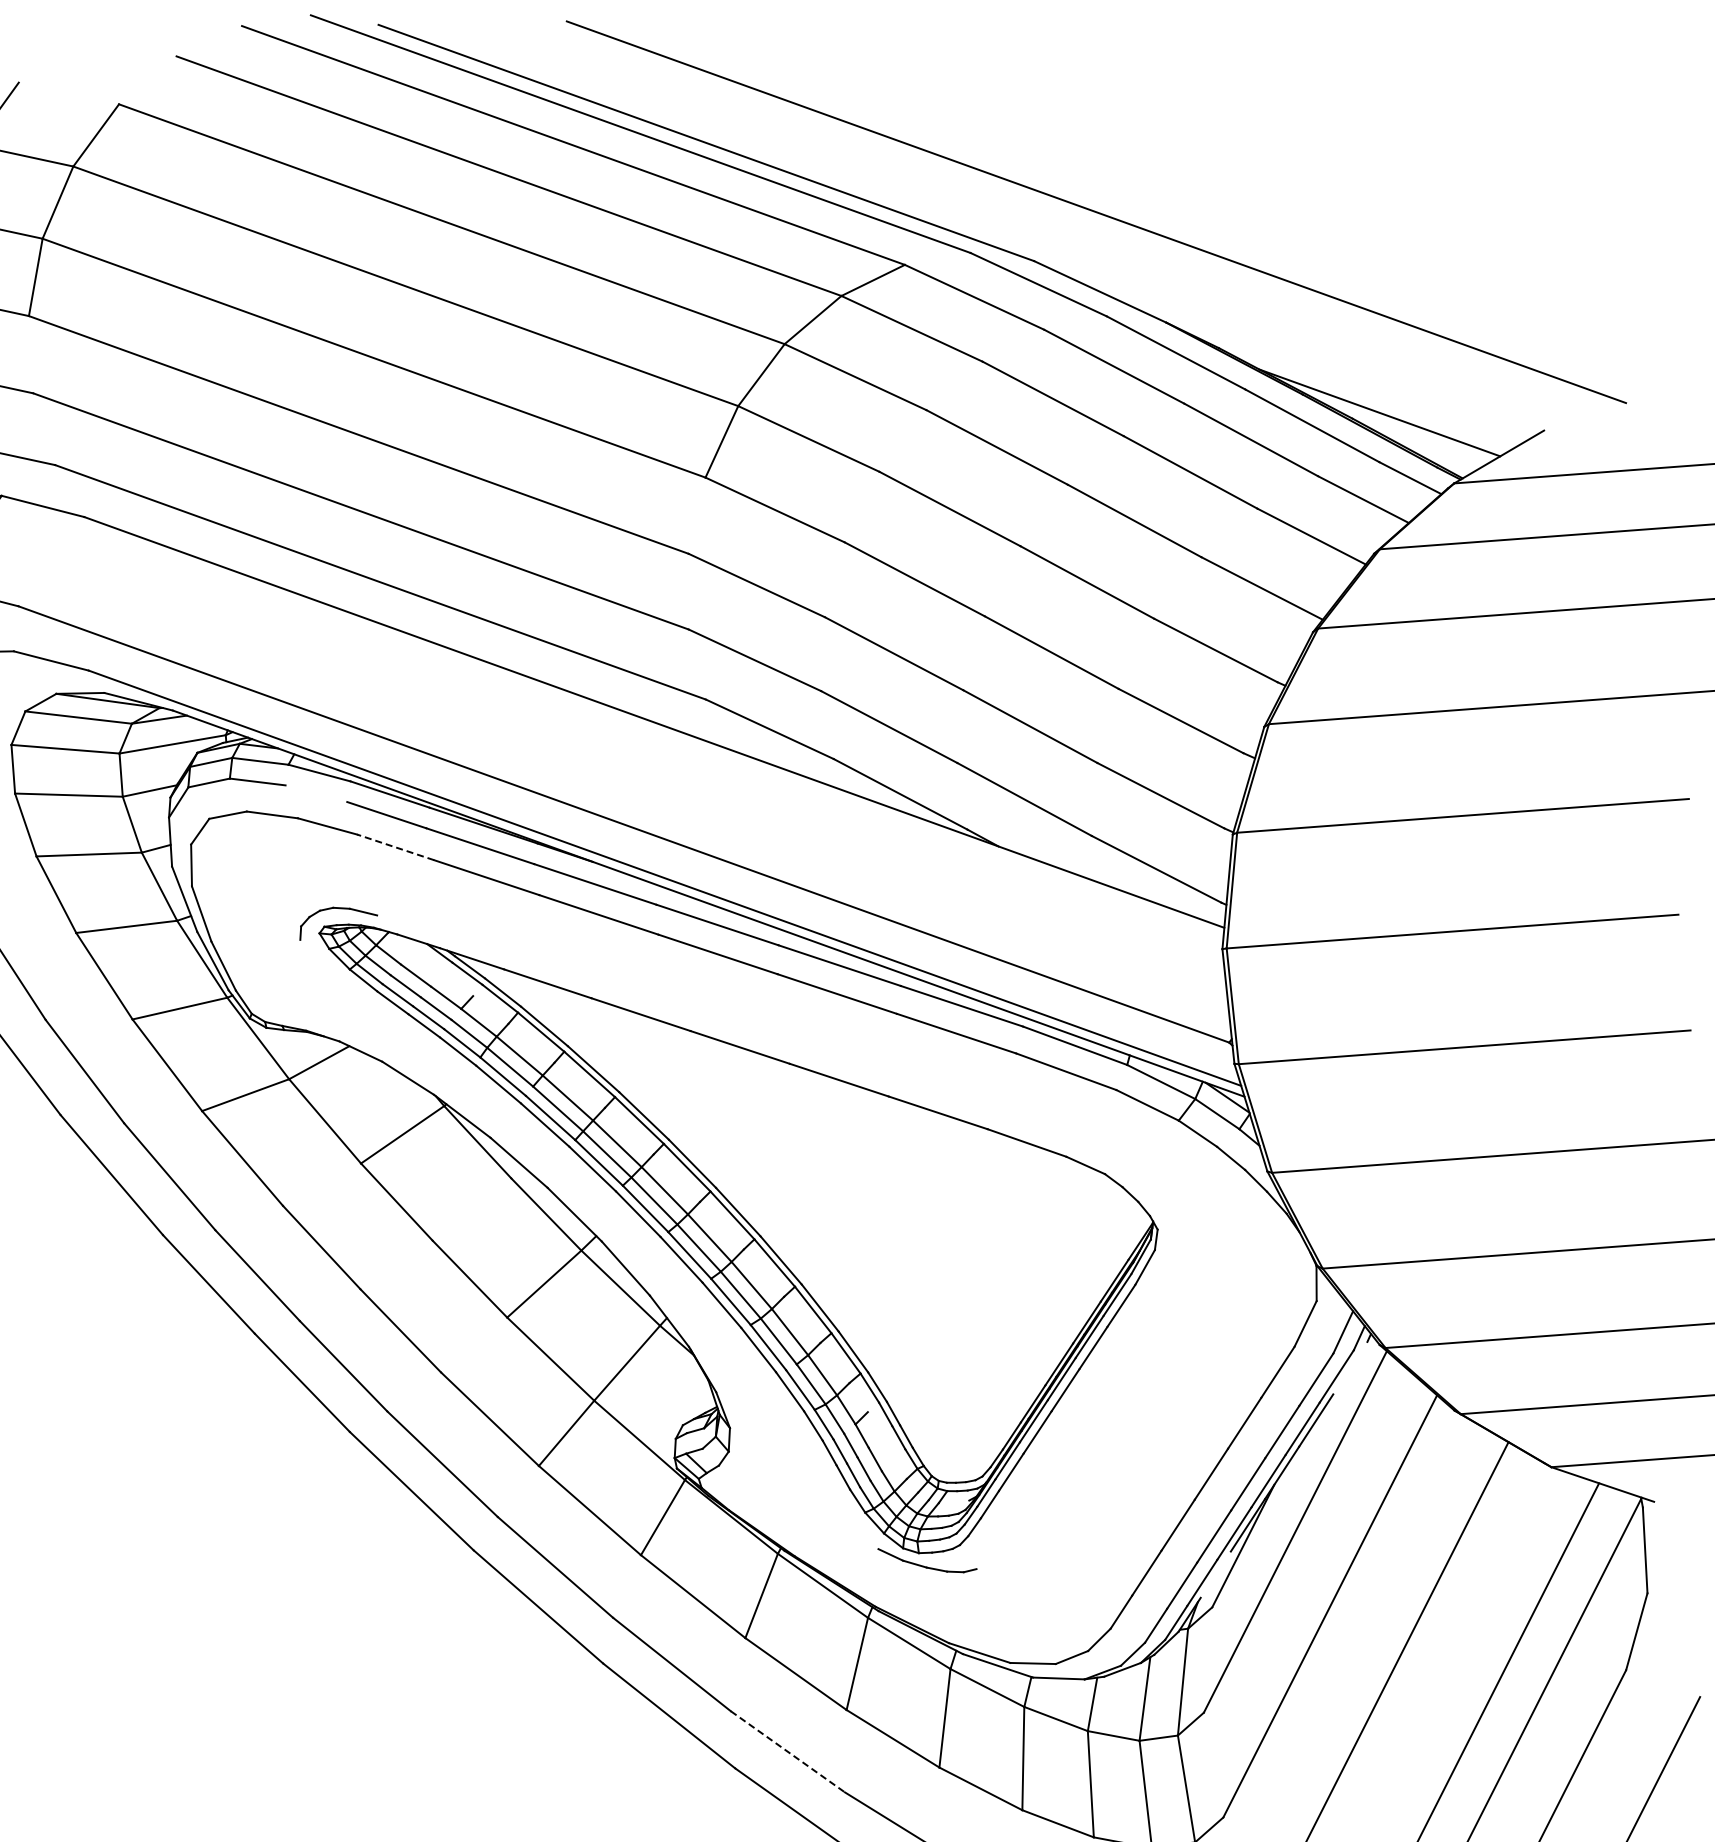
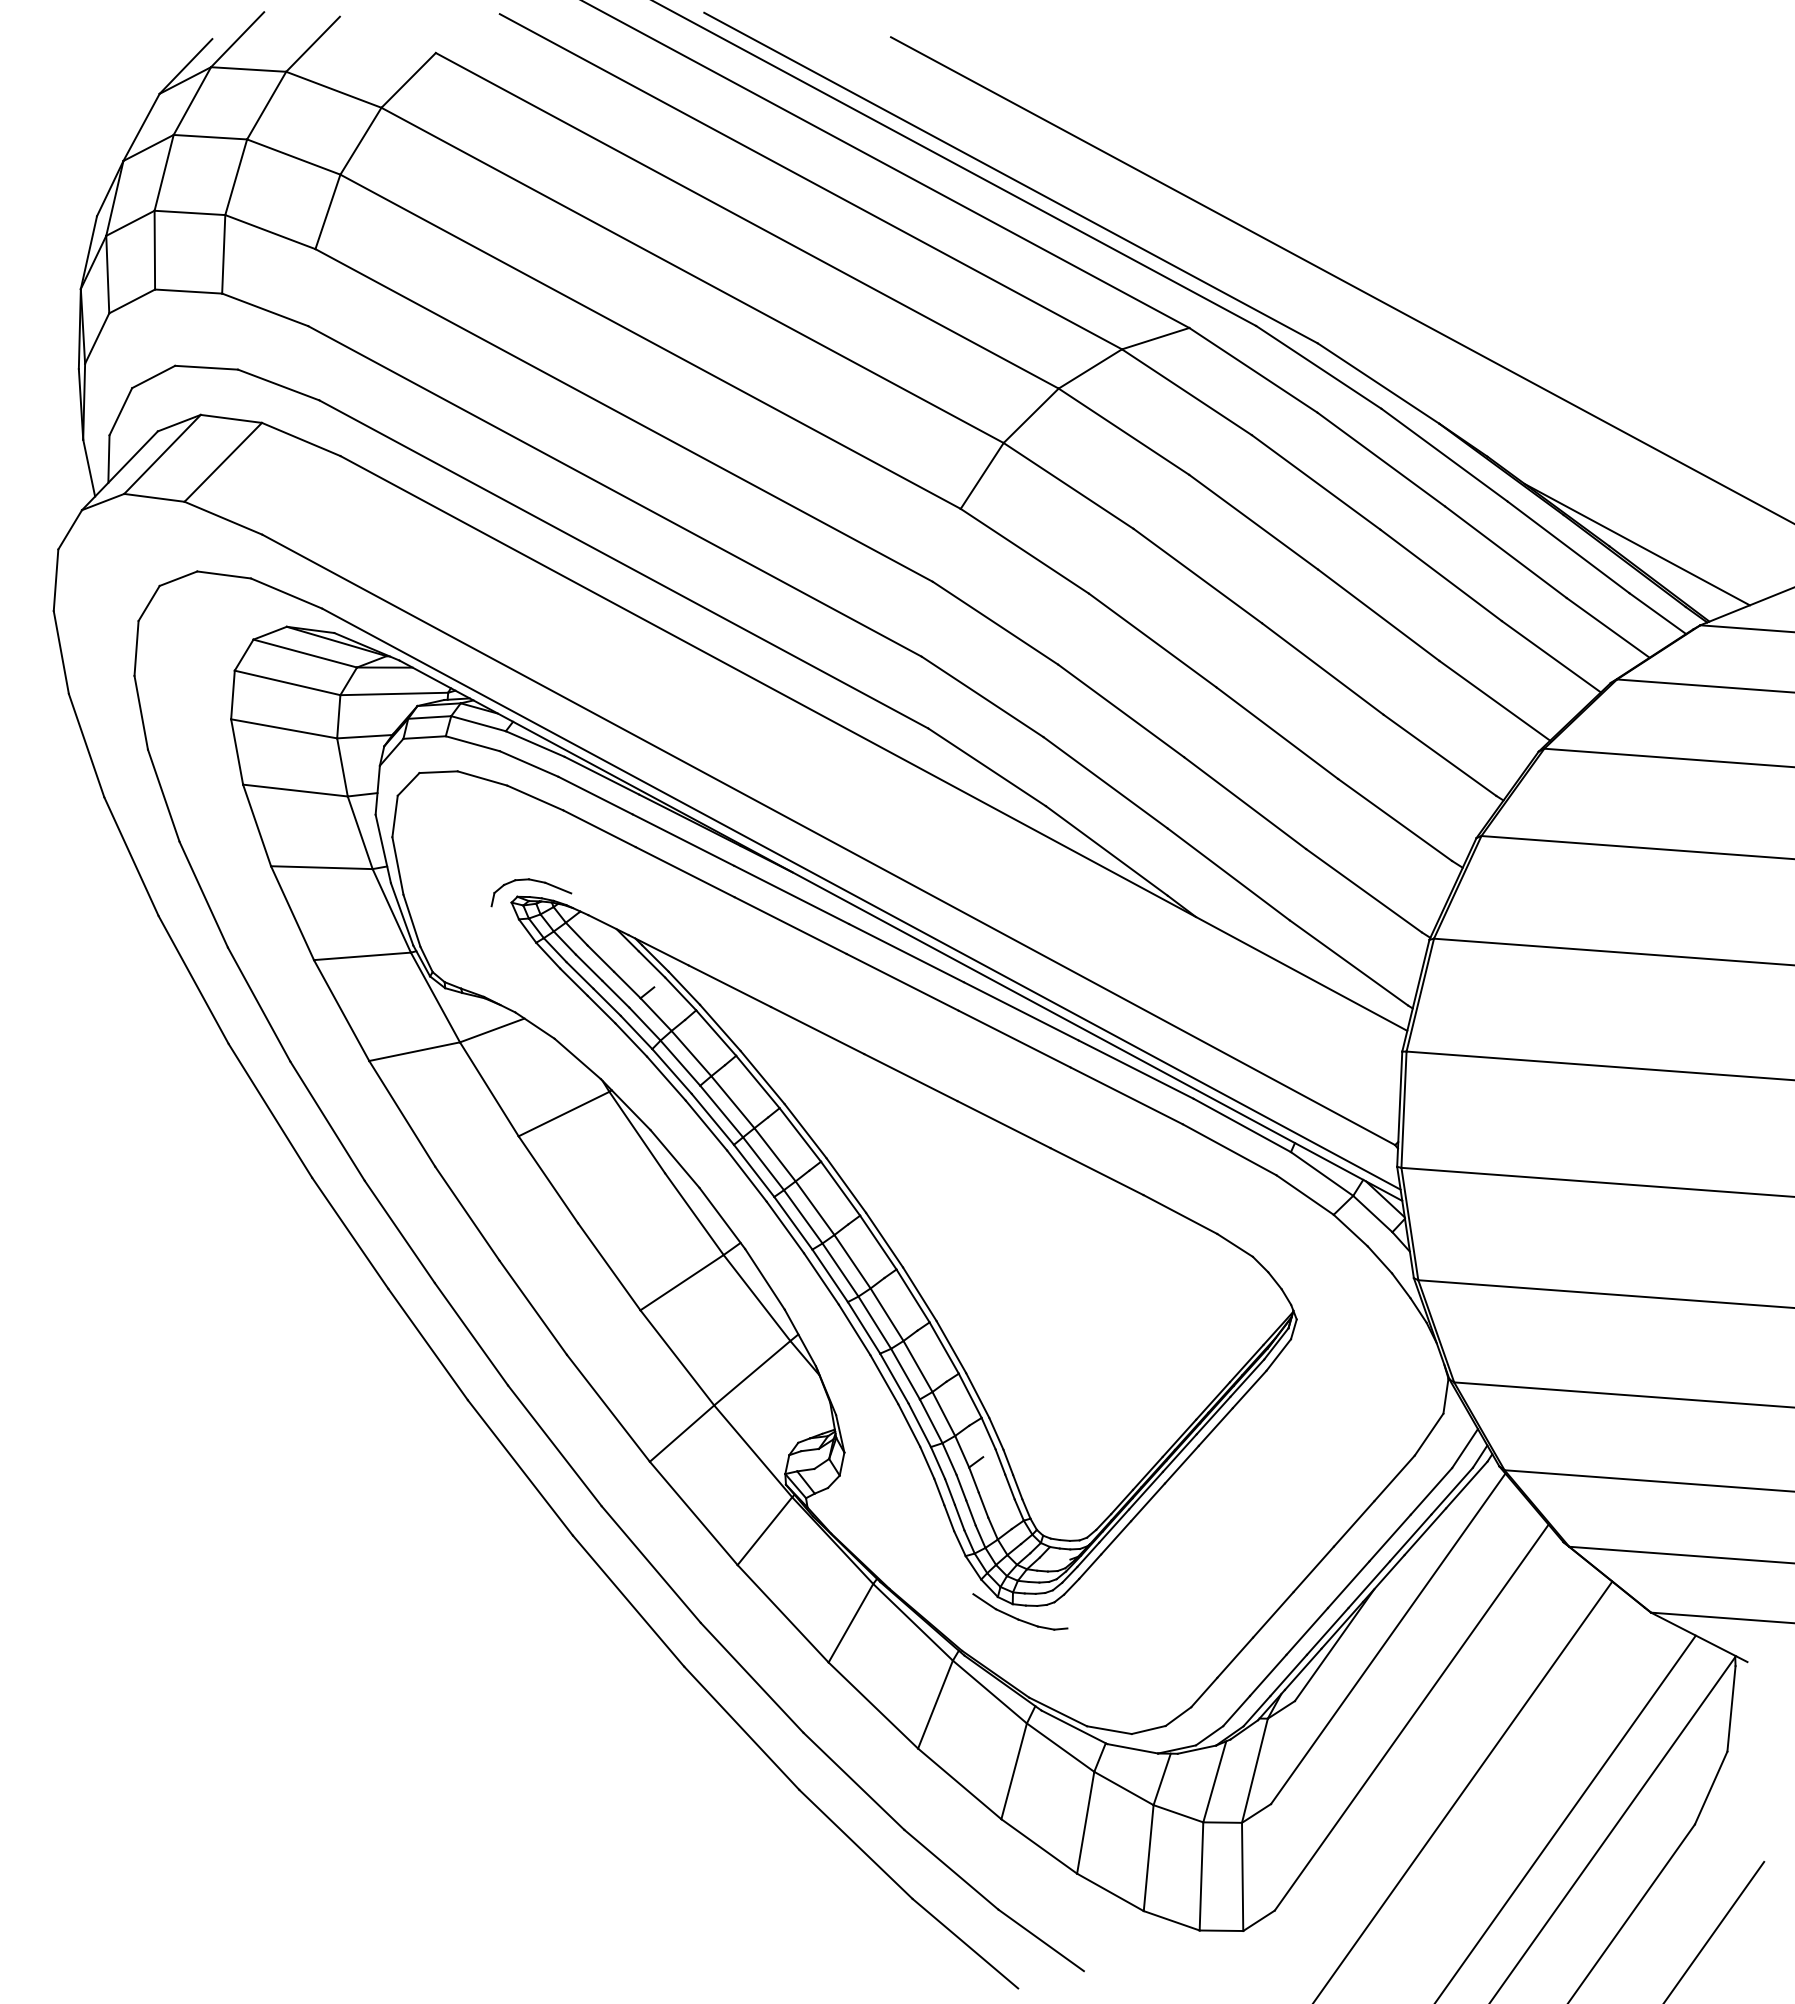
line: (315, 793) -> (528, 763), added
line: (395, 847) -> (599, 828), dashed -> solid
line: (1349, 1367) -> (1466, 1484), added
line: (1215, 1574) -> (1302, 1669), added
line: (788, 1751) -> (854, 1781), dashed -> solid

